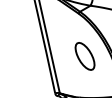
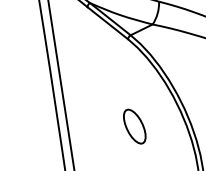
part: (84, 56) -> (133, 126), size x0.6

